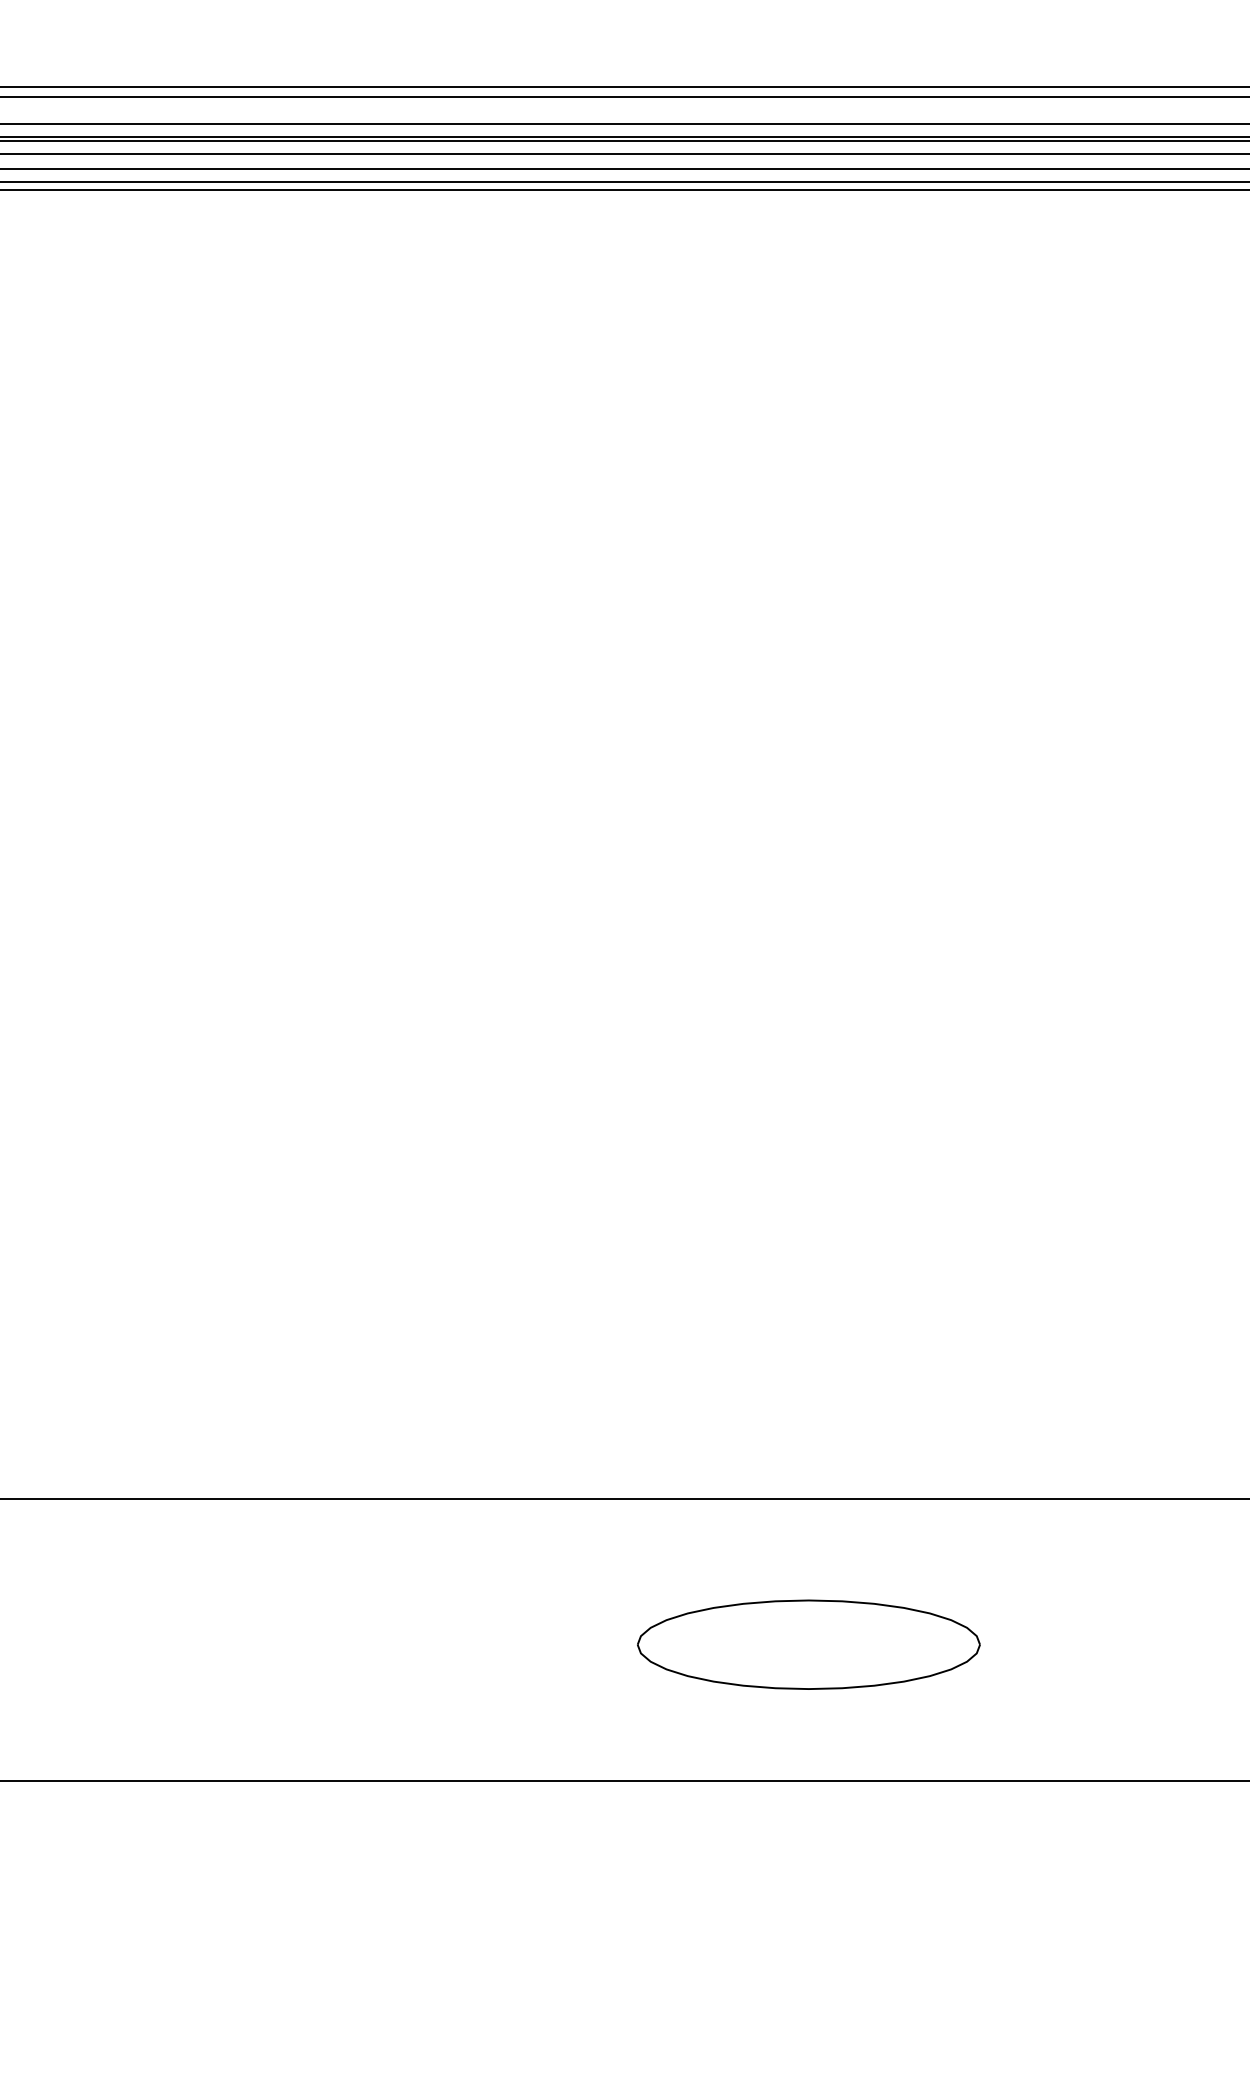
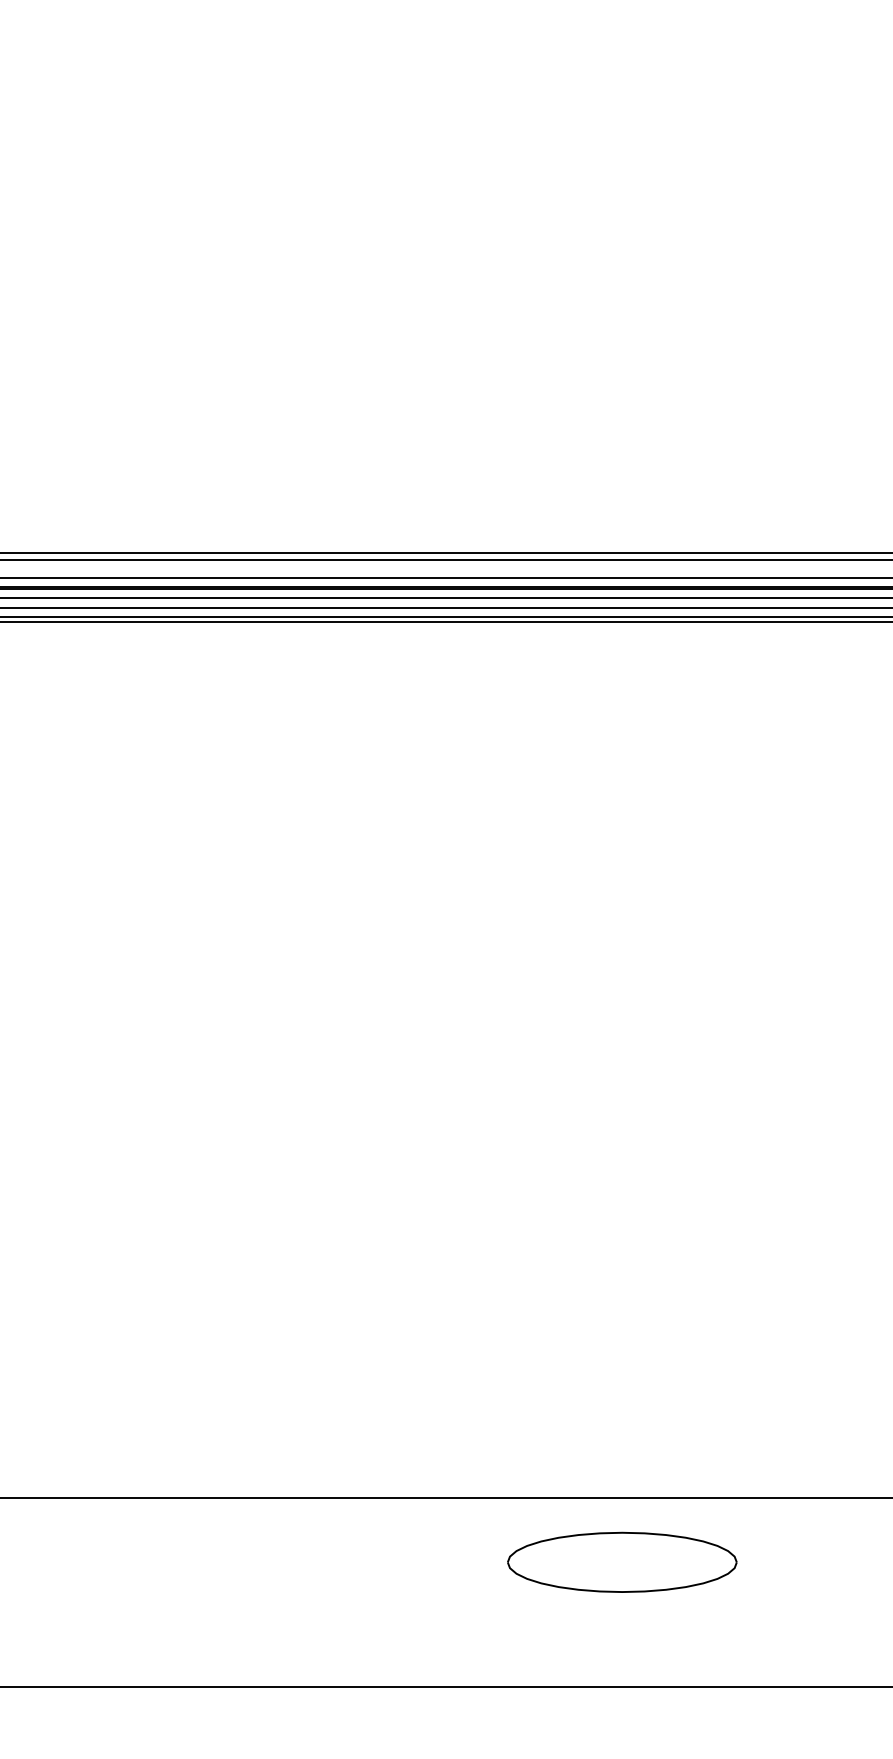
part: (809, 1643) -> (622, 1561), moved

